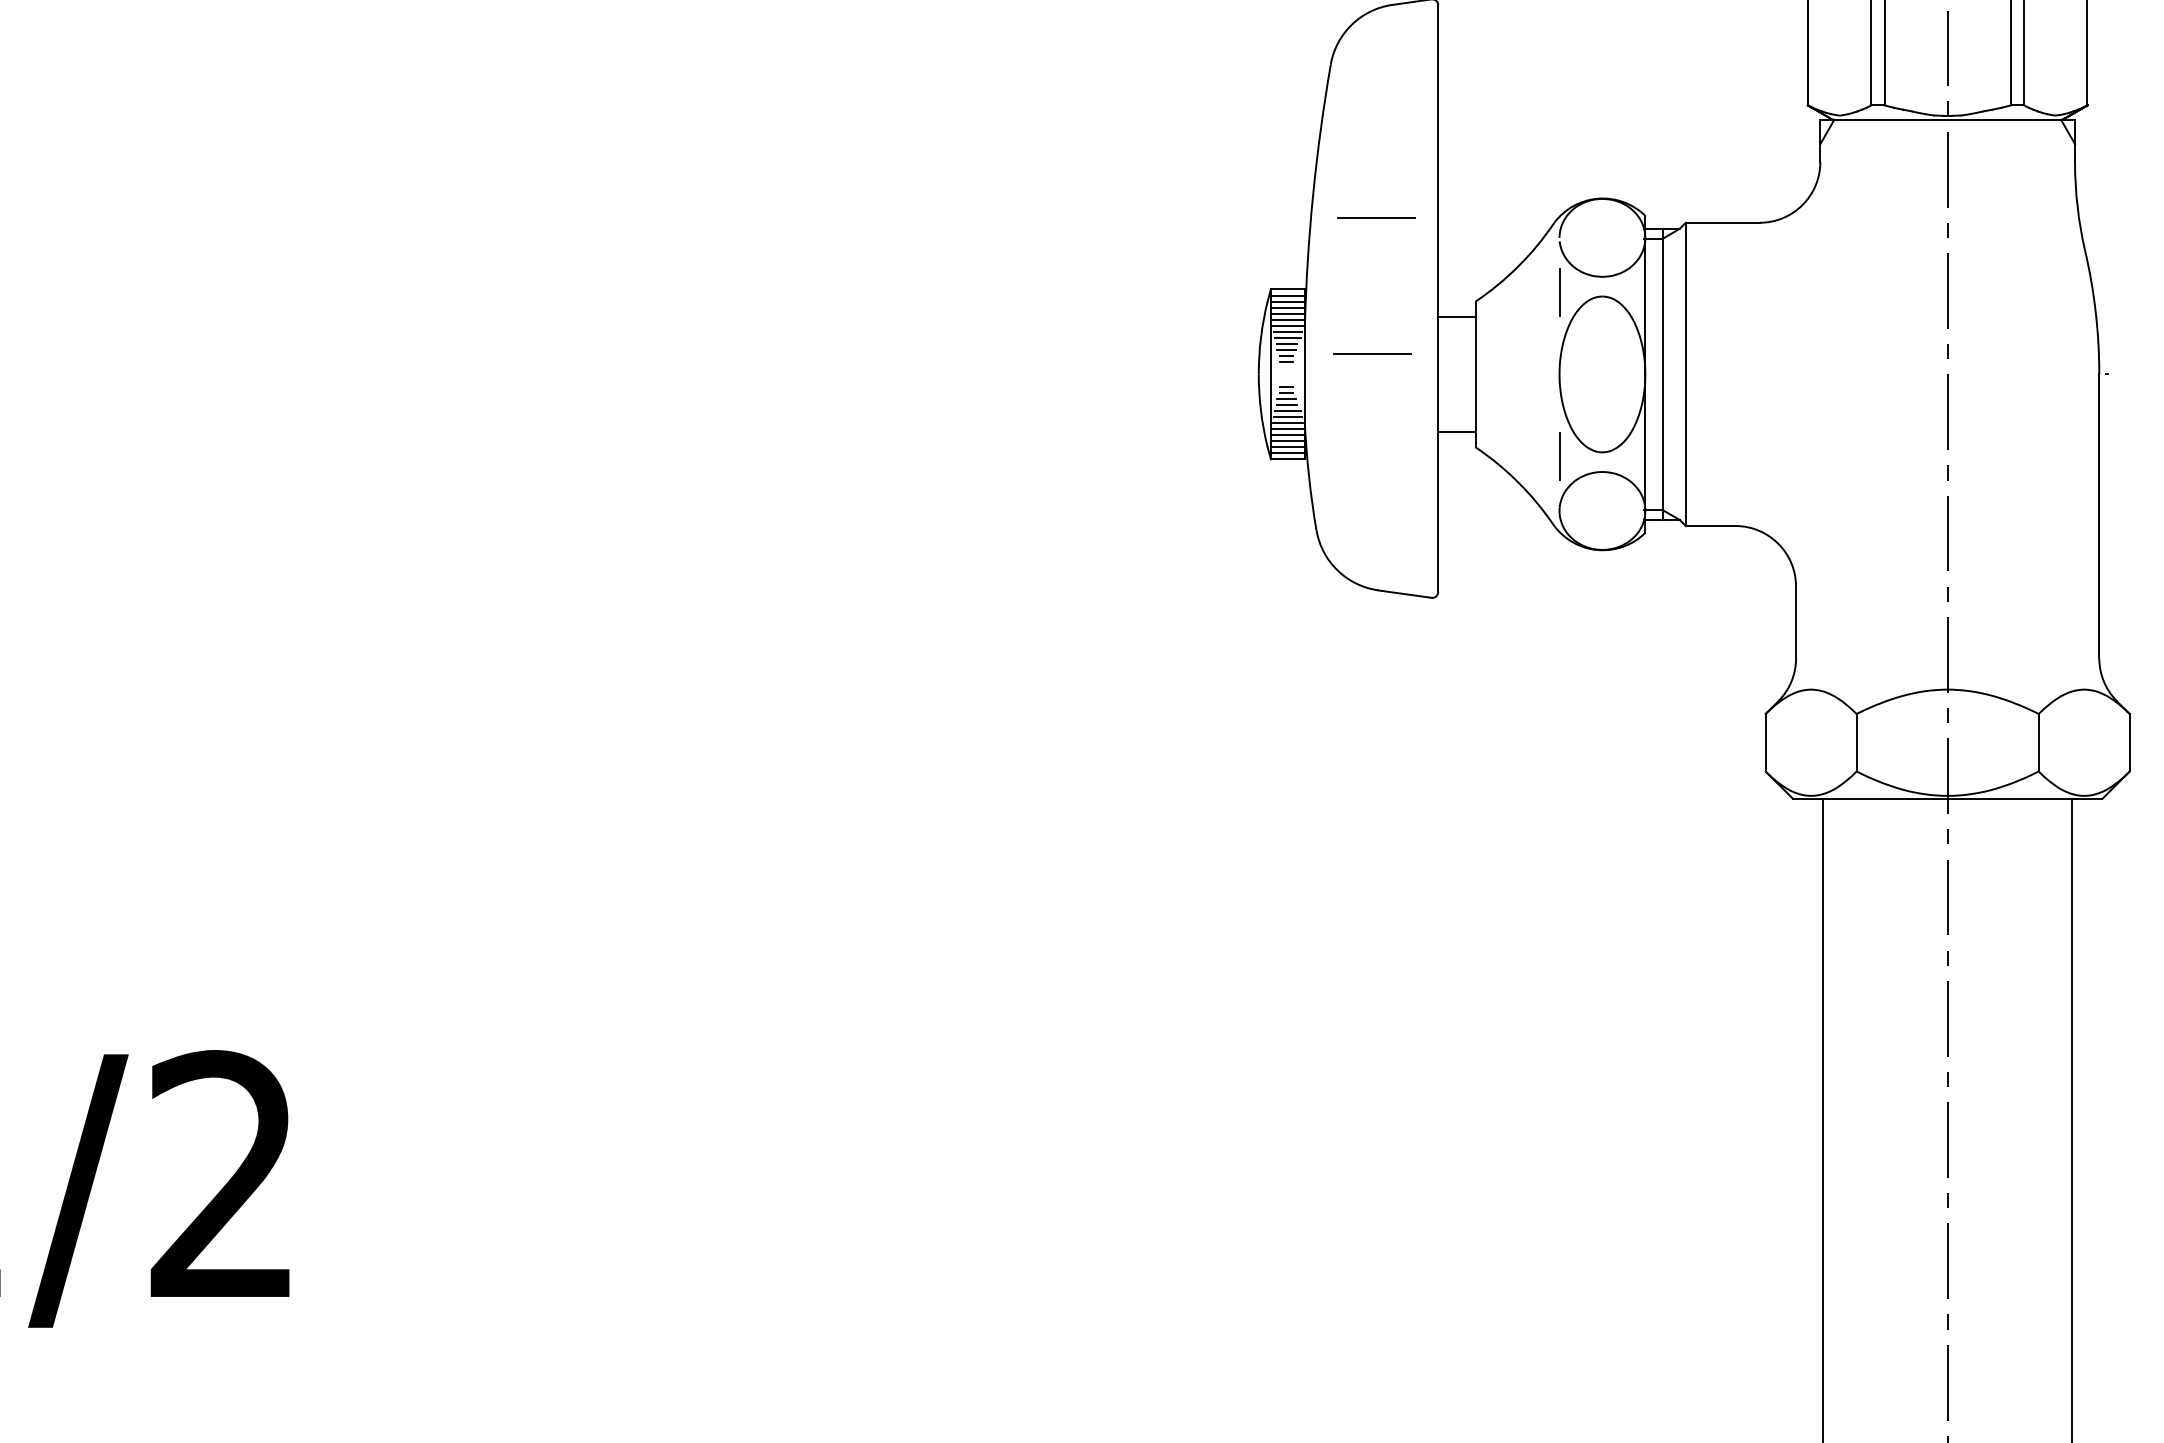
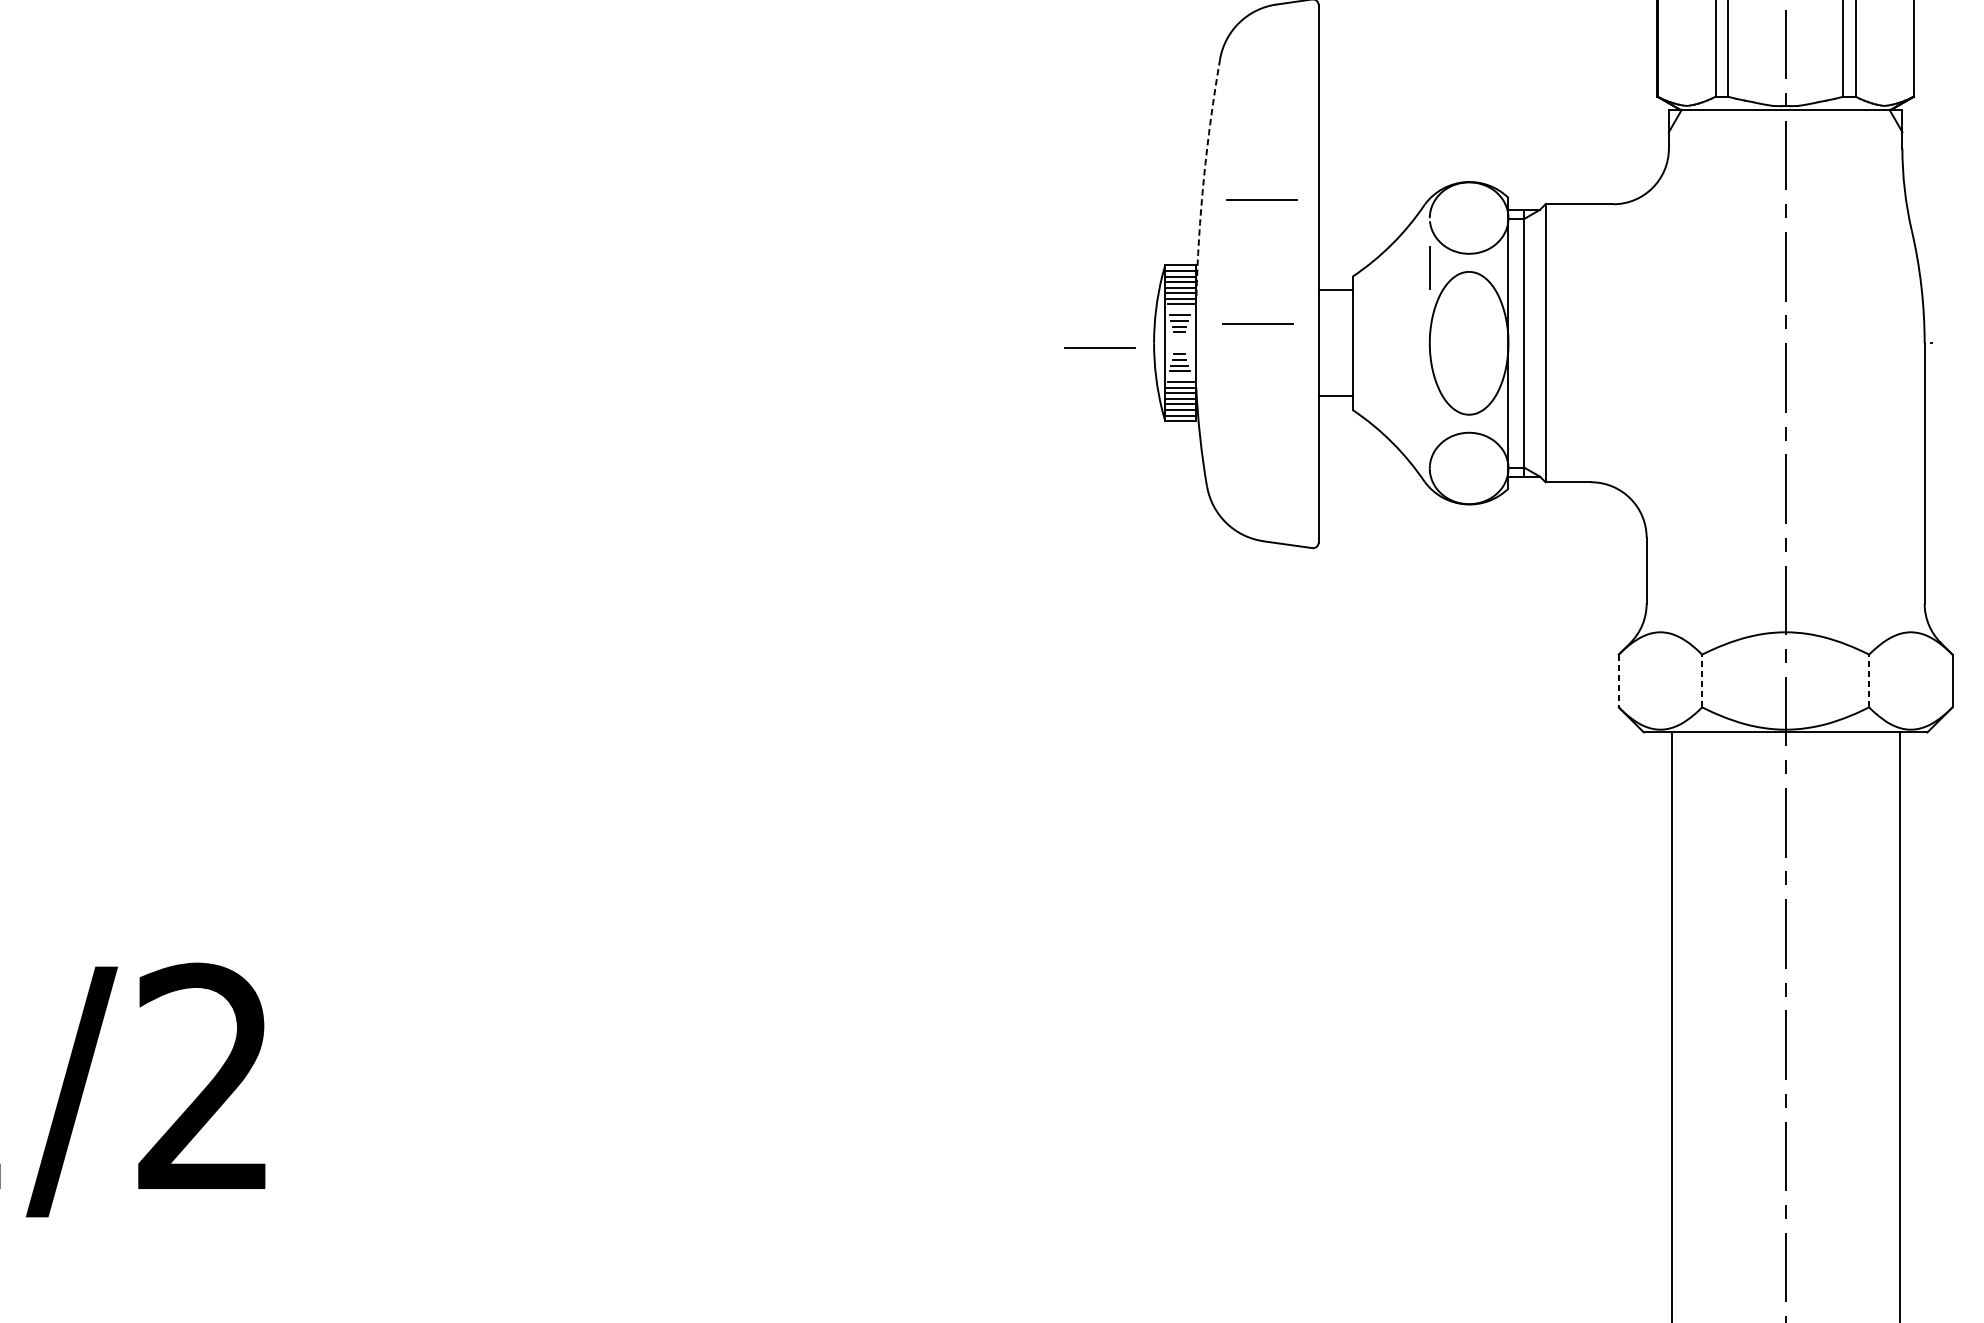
arc: (1313, 194) -> (1204, 178), solid -> dashed
line: (1287, 338) -> (1180, 310), removed
line: (1199, 379) -> (1099, 347), added
line: (1287, 410) -> (1180, 376), removed
line: (1559, 456) -> (1429, 418), removed
line: (1765, 742) -> (1618, 680), solid -> dashed
line: (1856, 742) -> (1702, 680), solid -> dashed
line: (2038, 742) -> (1868, 680), solid -> dashed

